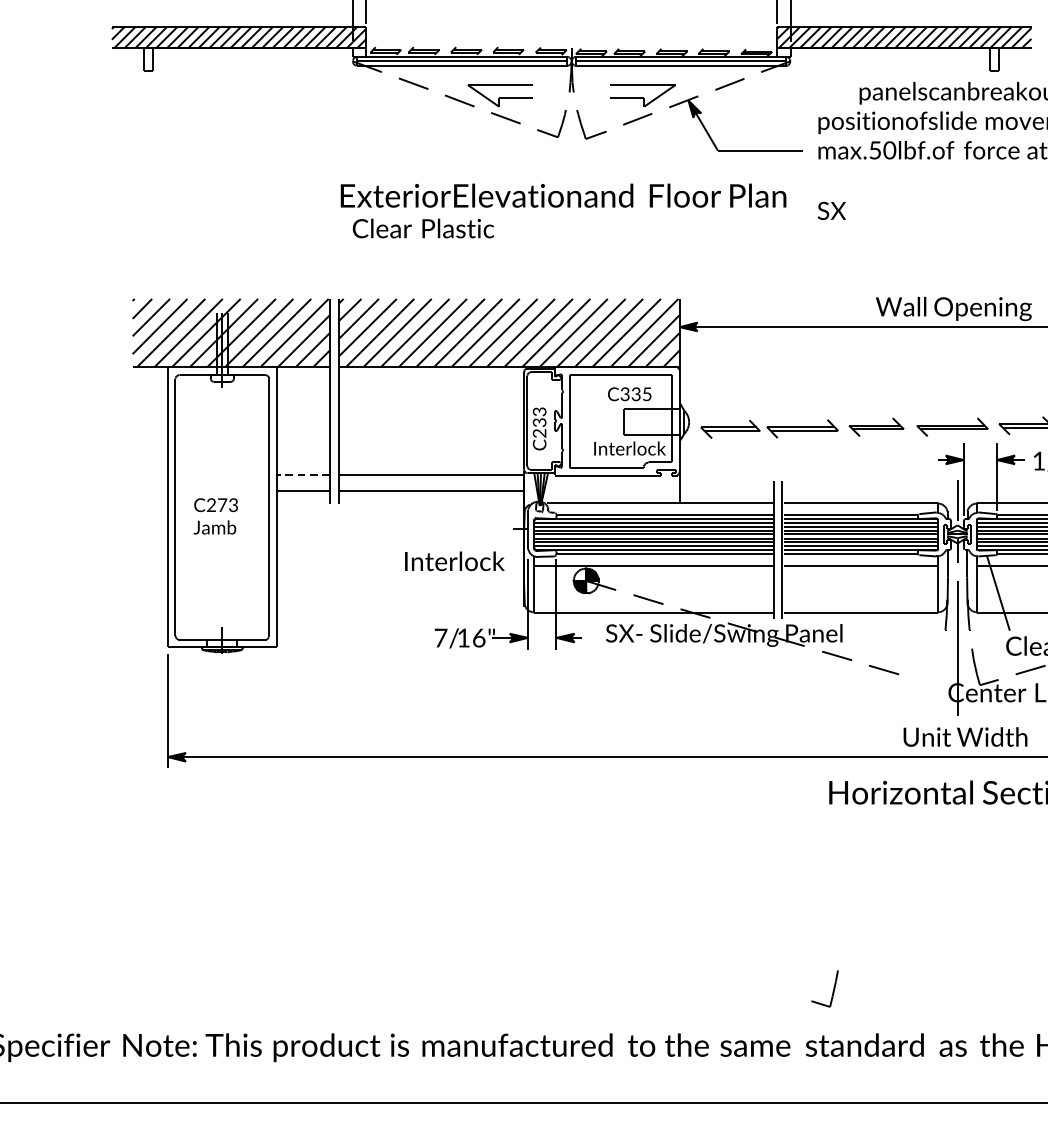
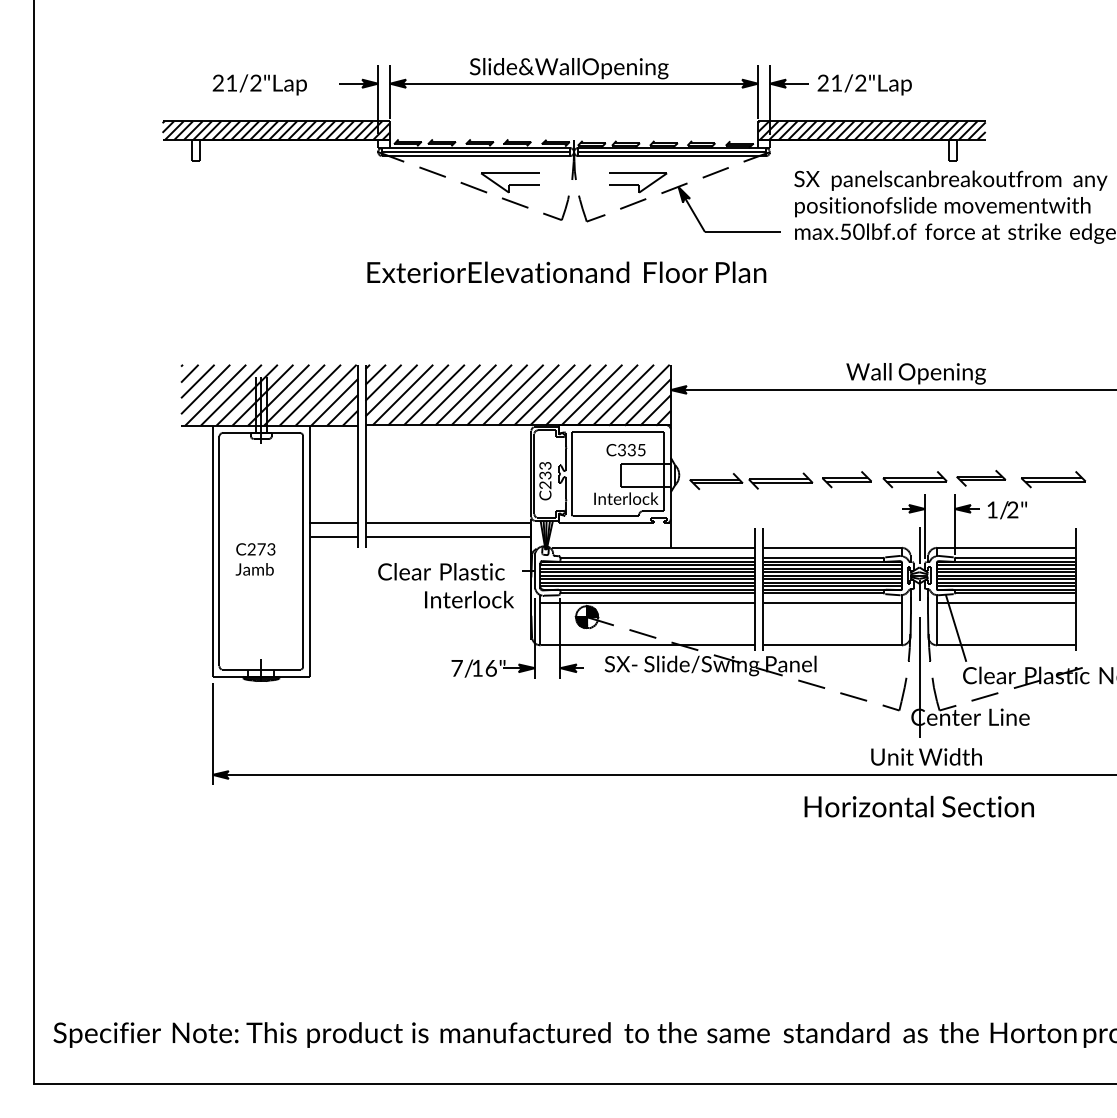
text: (831, 210) -> (806, 178), moved
text: (423, 228) -> (441, 571), moved
line: (302, 475) -> (333, 522), dashed -> solid
part: (832, 991) -> (901, 696), moved

